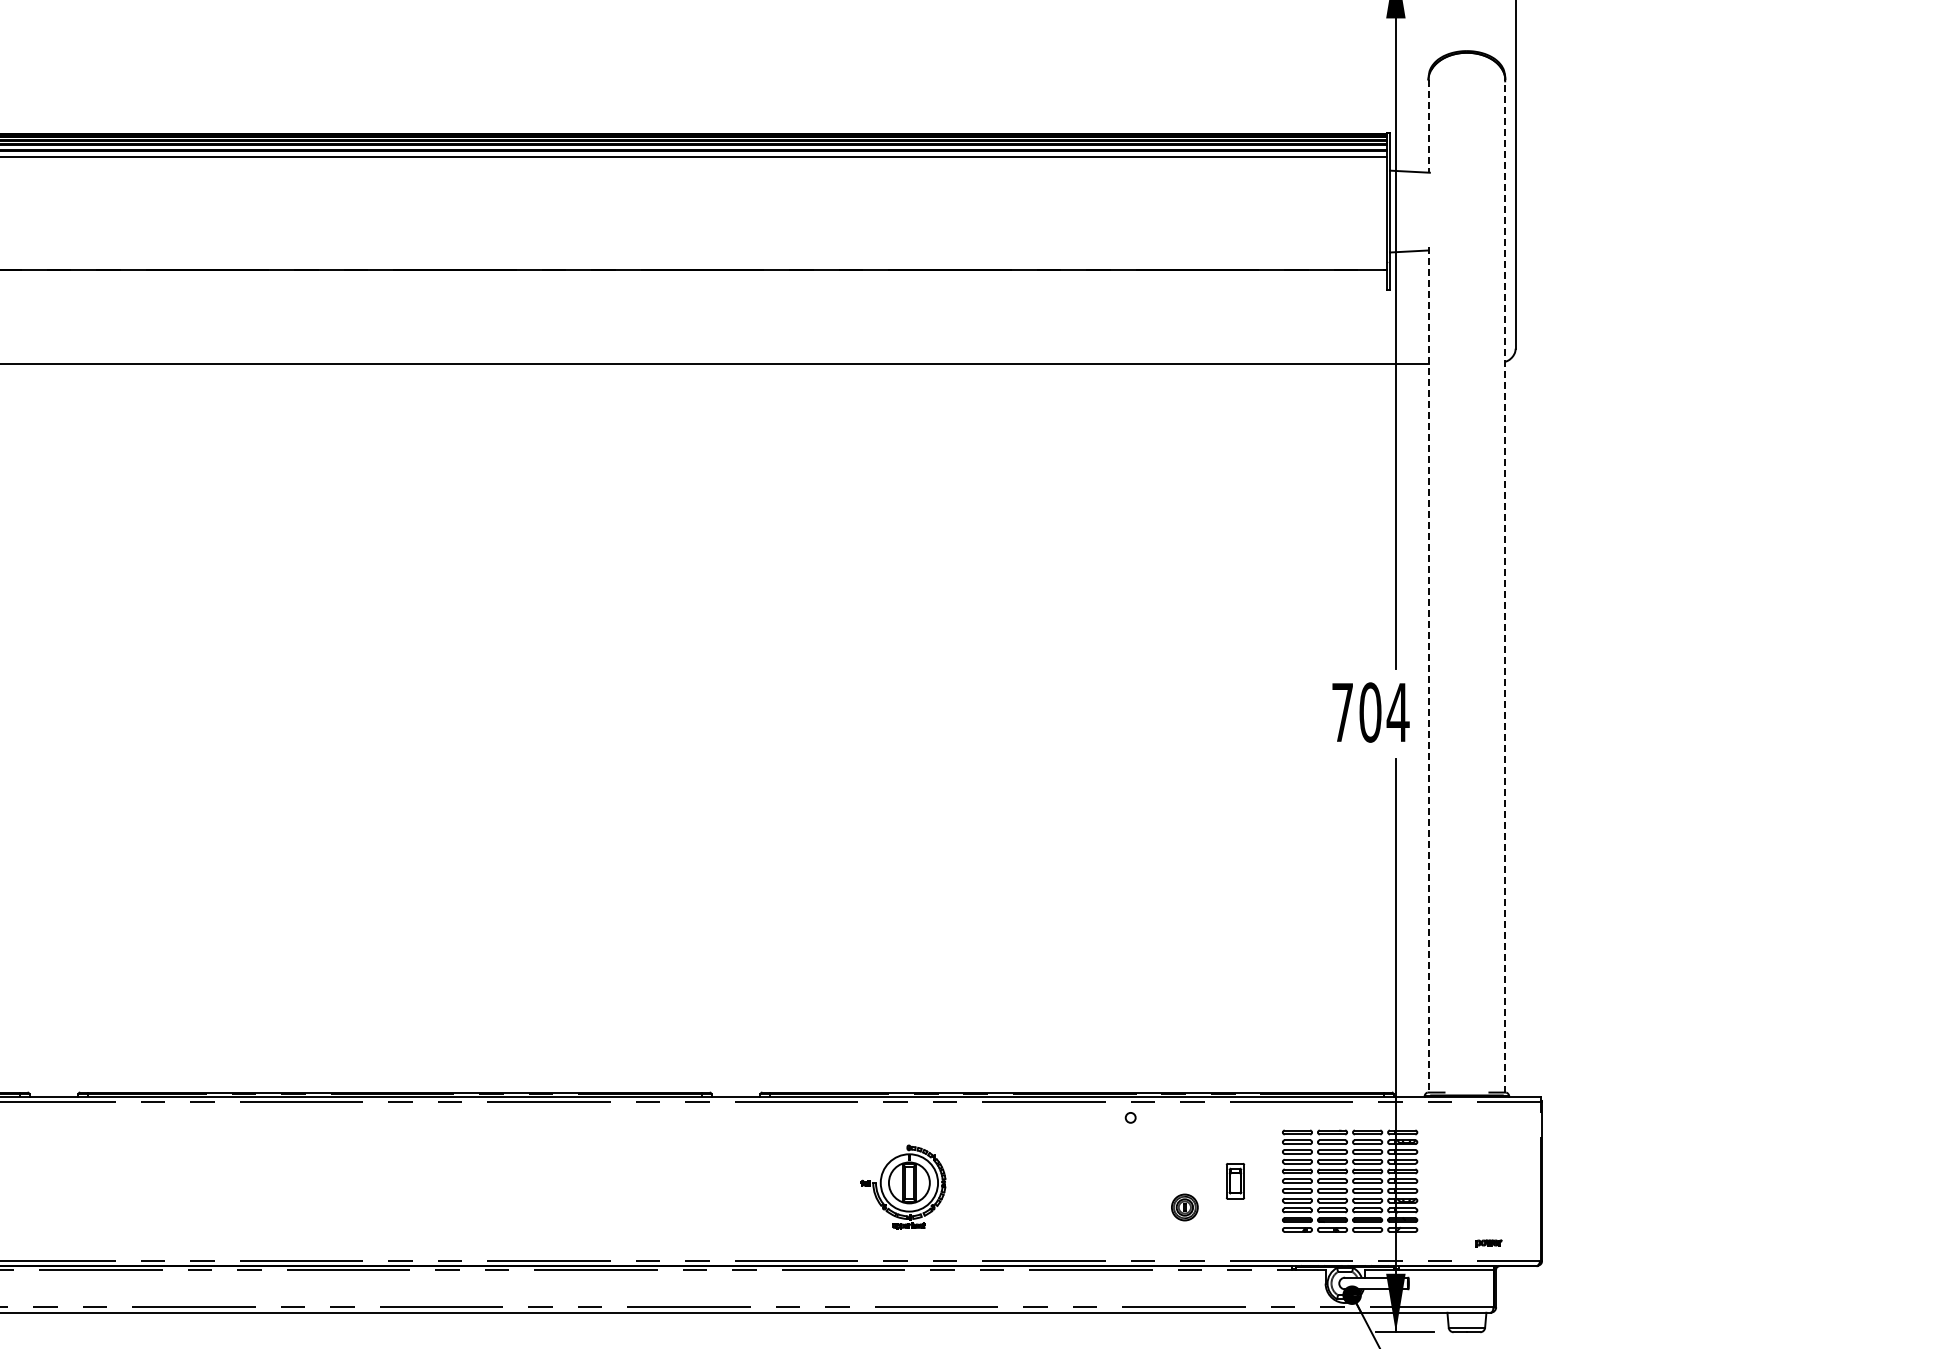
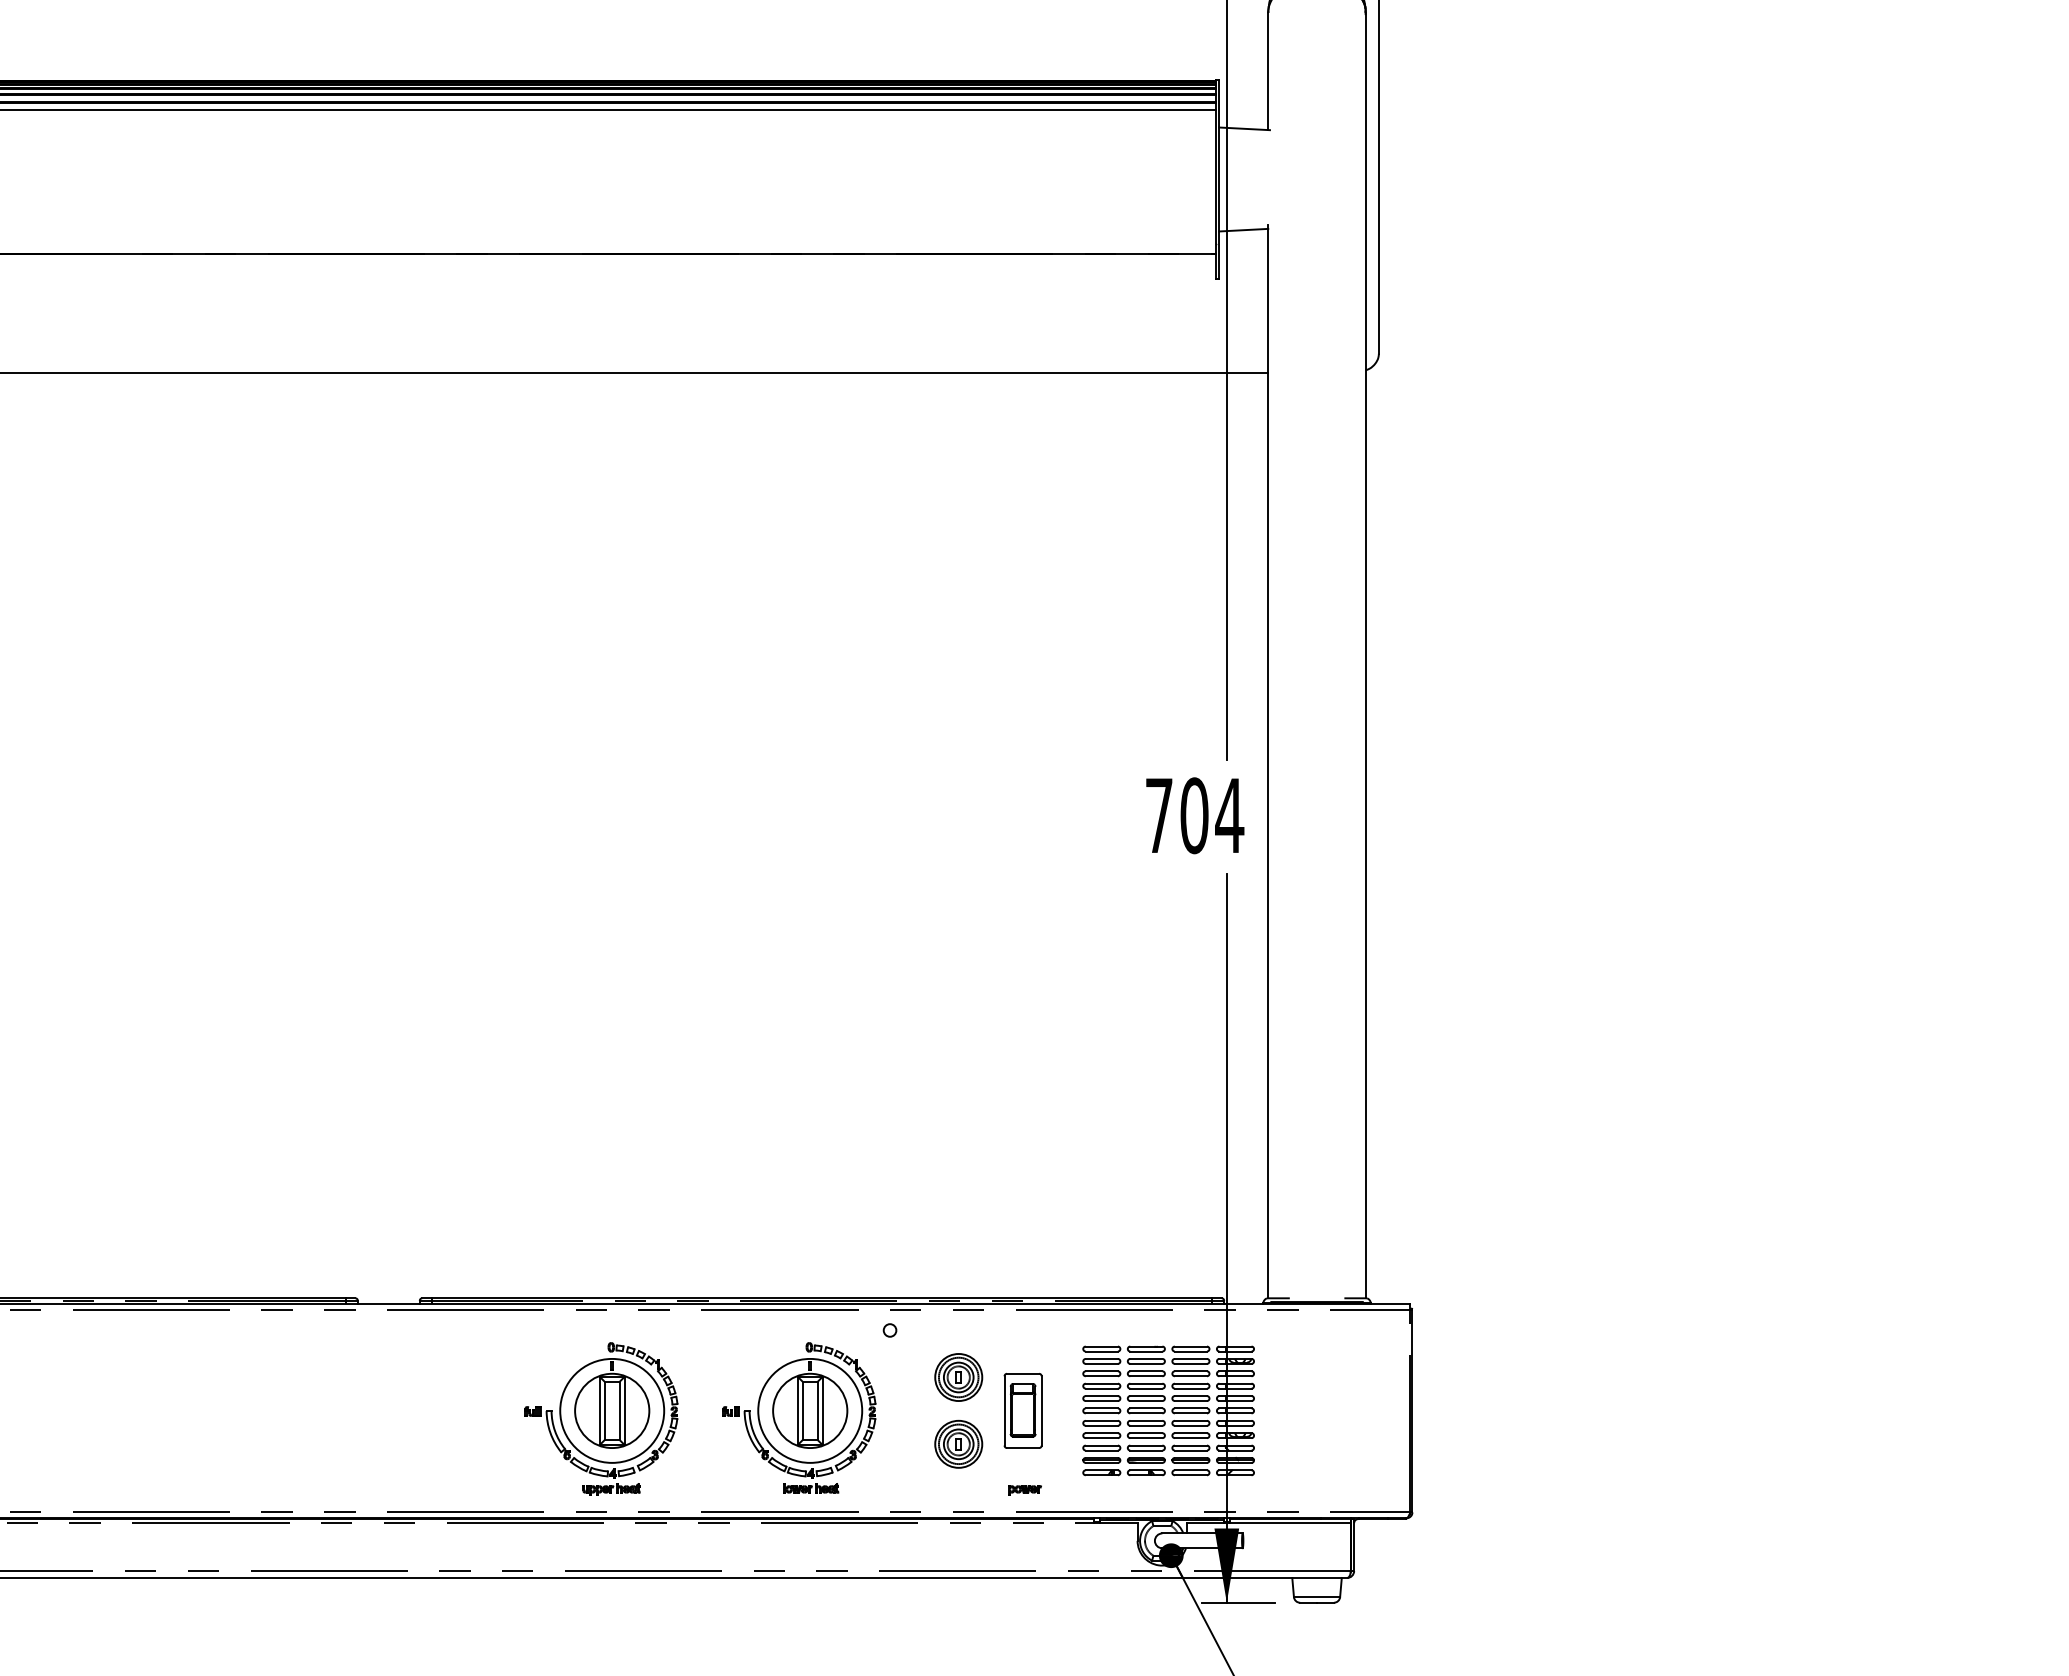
line: (1428, 127) -> (1268, 72), dashed -> solid
line: (1505, 585) -> (1366, 654), dashed -> solid
line: (1428, 669) -> (1268, 761), dashed -> solid
part: (1184, 1154) -> (958, 1377), added
part: (1235, 1181) -> (1023, 1411), size x1.67
part: (903, 1186) -> (601, 1417), size x1.43
part: (1059, 1186) -> (799, 1417), added
part: (1184, 1207) -> (958, 1444), size x1.43
part: (1488, 1243) -> (1024, 1490), moved

